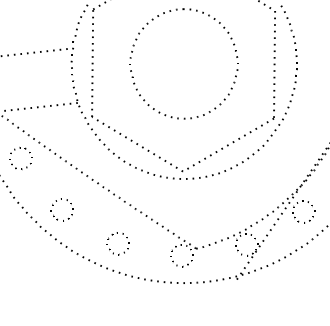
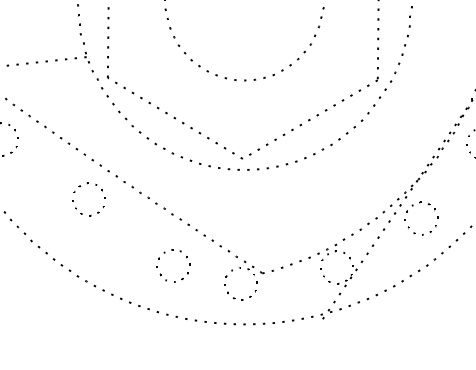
part: (53, 205) -> (75, 192), moved
part: (110, 249) -> (161, 274), moved

